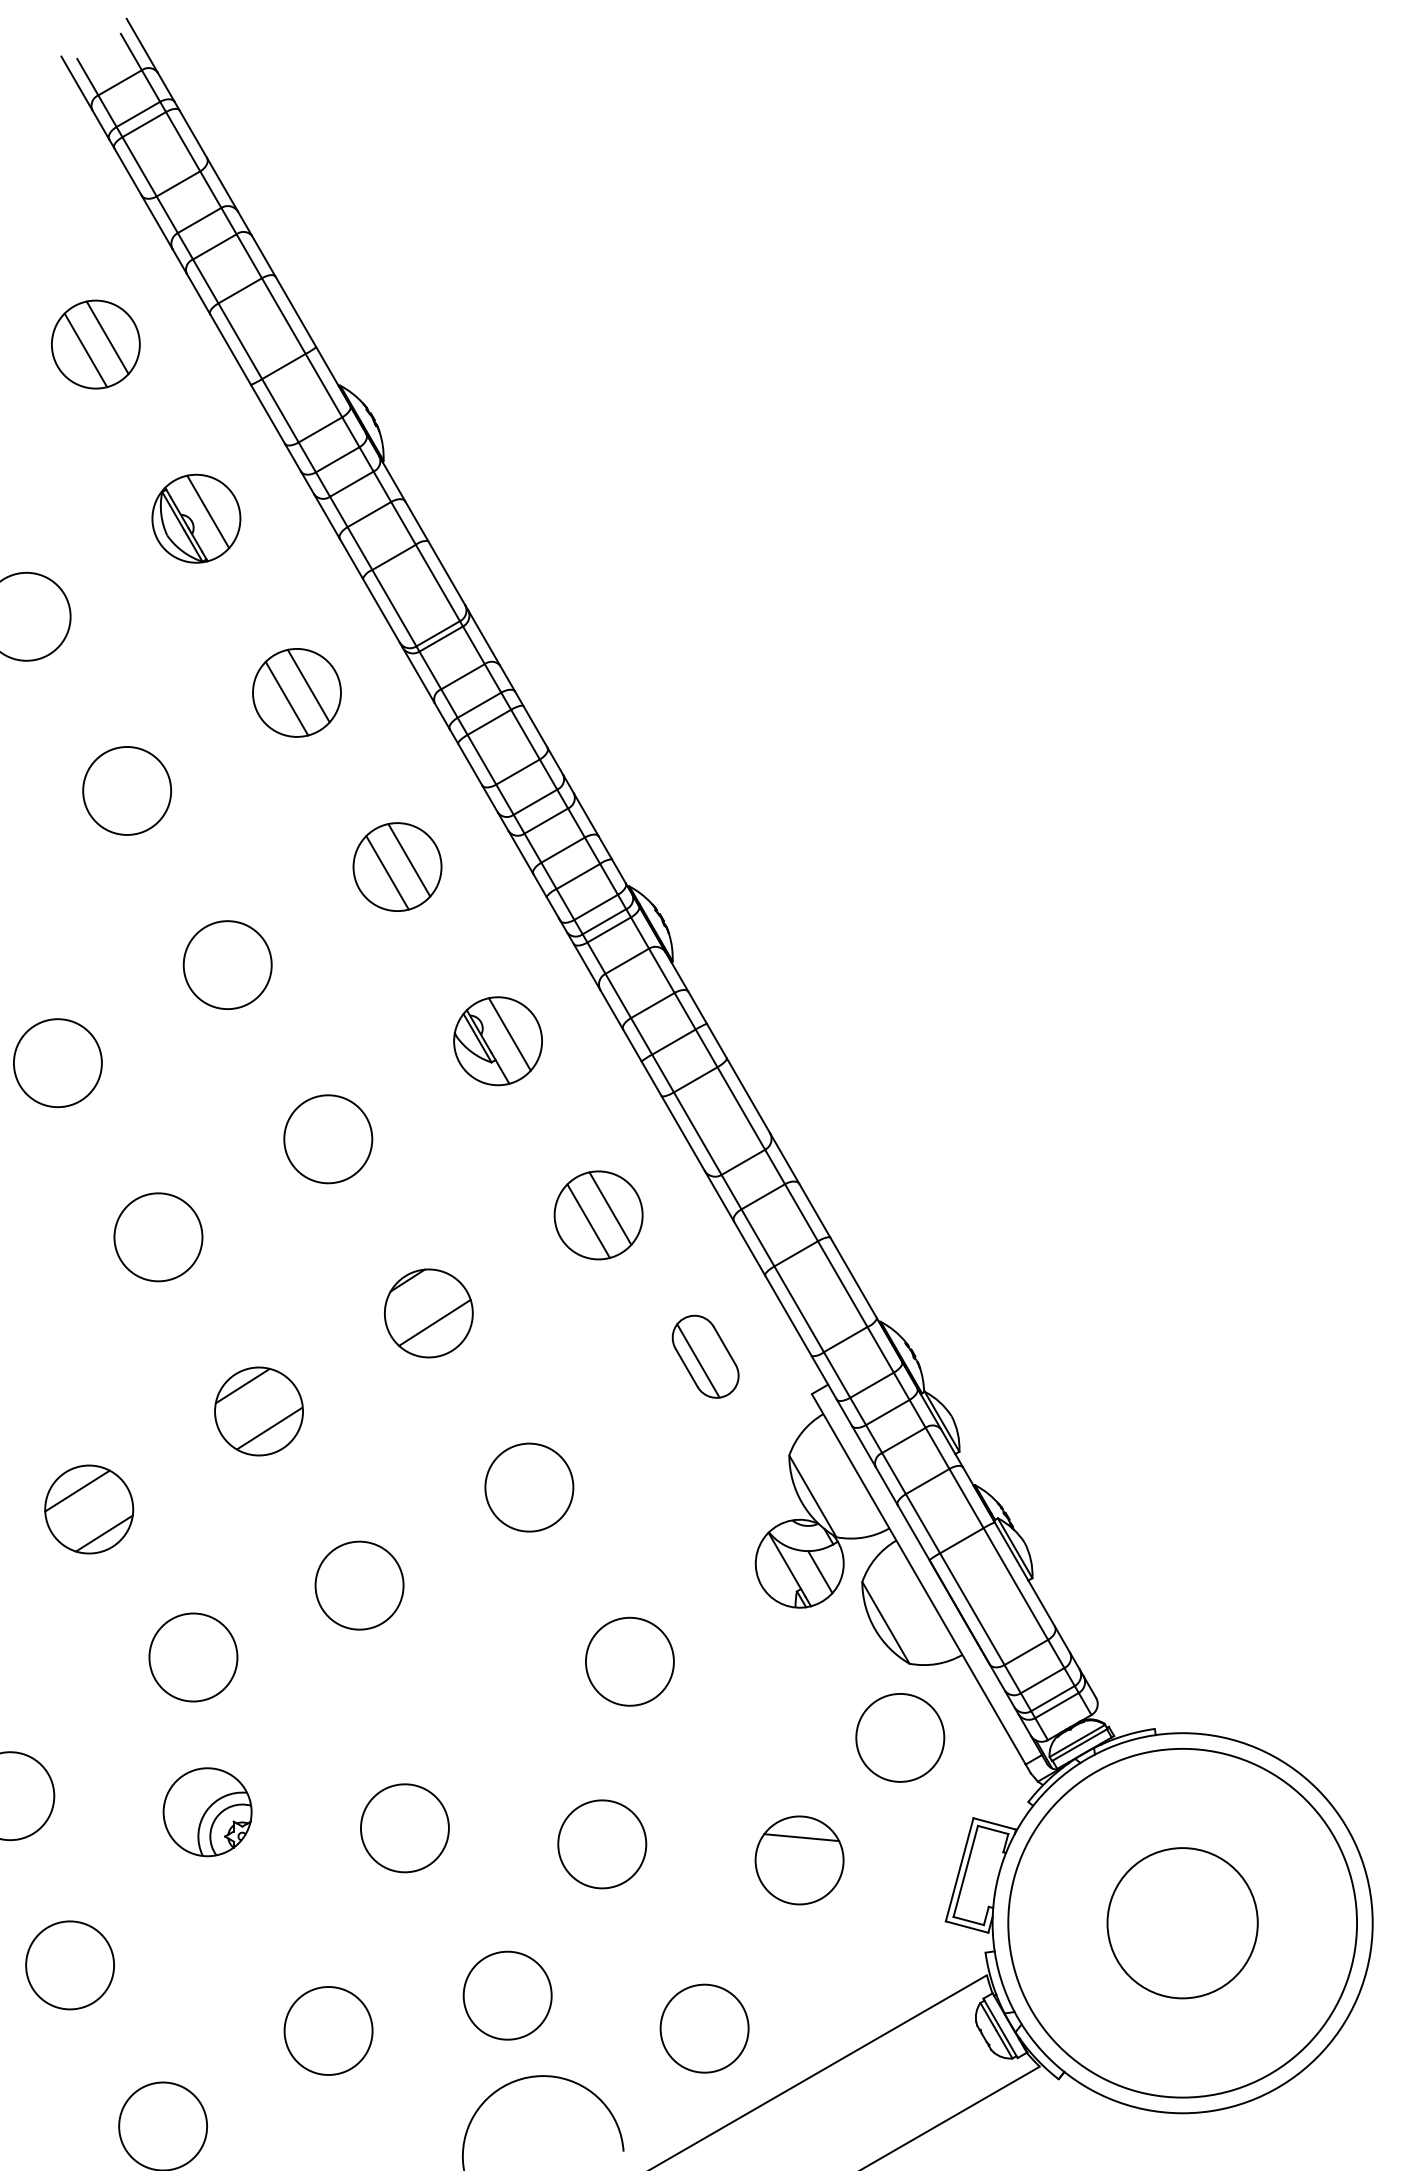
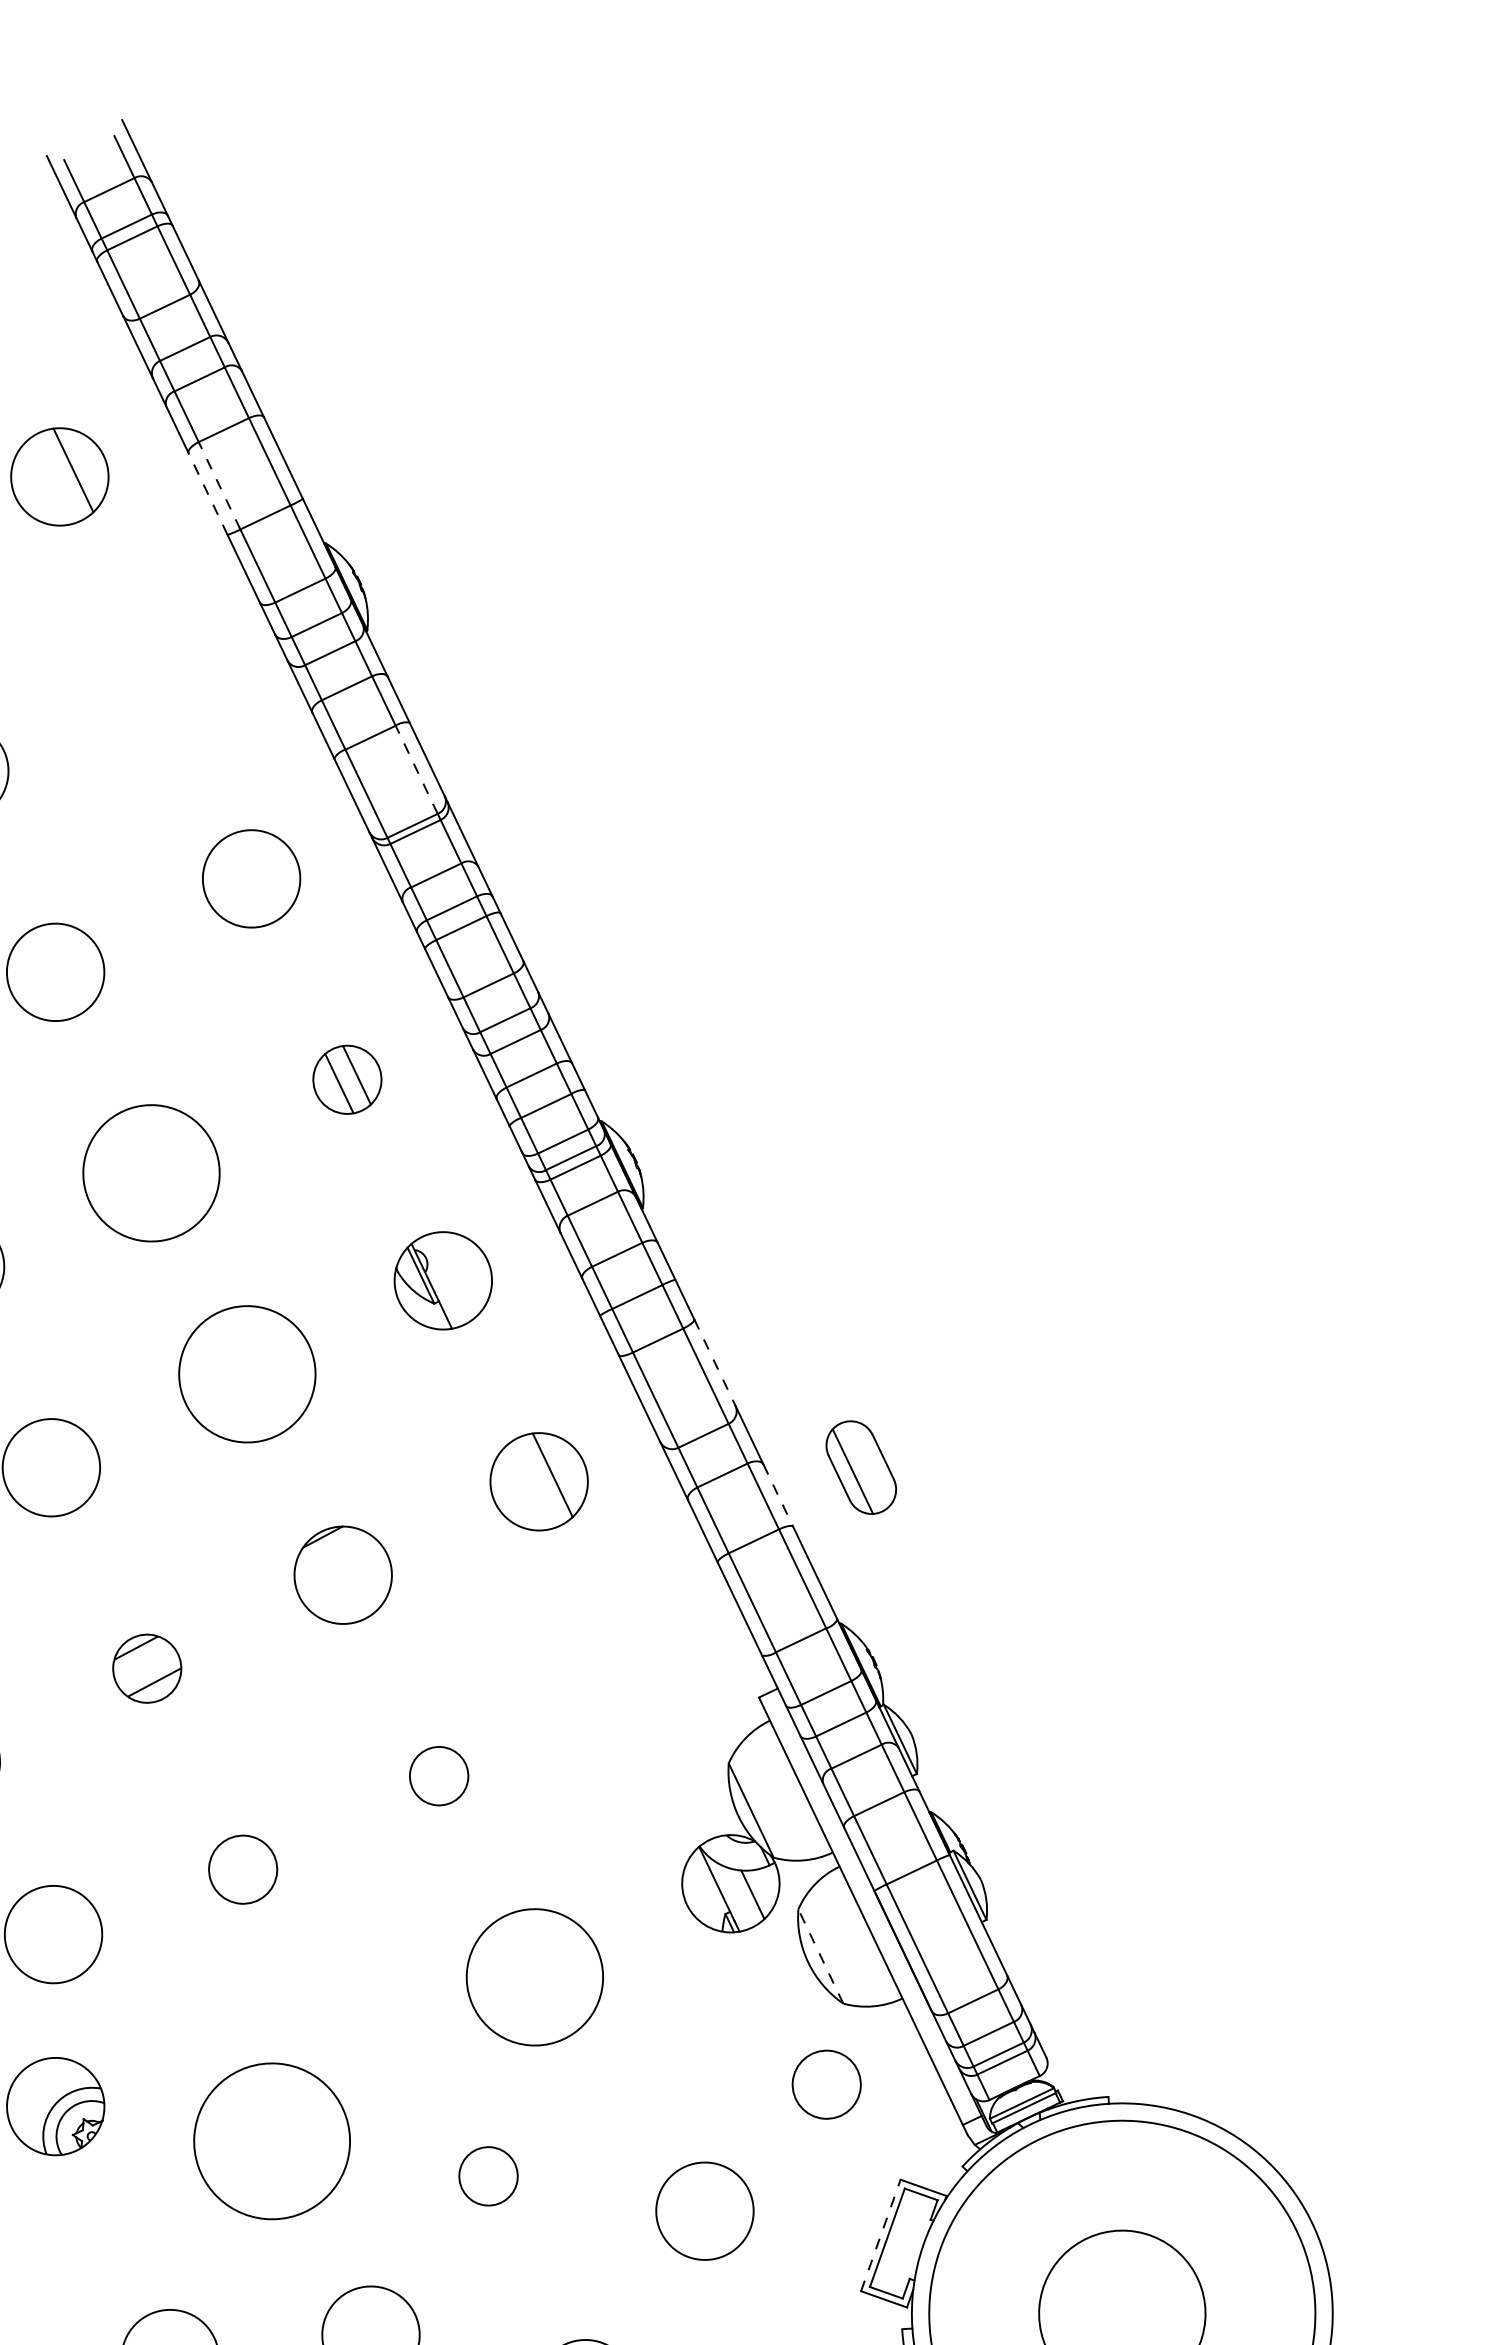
line: (240, 341) -> (219, 486), solid -> dashed
line: (230, 349) -> (208, 494), solid -> dashed
line: (85, 350) -> (47, 482), removed
part: (196, 518) -> (155, 677), removed
line: (437, 582) -> (416, 769), solid -> dashed
line: (308, 685) -> (264, 871), removed
line: (286, 698) -> (239, 884), removed
part: (397, 866) -> (347, 1079), size x0.7
circle: (227, 965) -> (151, 1173), size x1.4
line: (509, 1034) -> (456, 1274), removed
line: (748, 1096) -> (714, 1363), solid -> dashed
circle: (328, 1139) -> (247, 1374), size x1.4
line: (815, 1211) -> (778, 1496), solid -> dashed
line: (588, 1220) -> (527, 1486), removed
line: (434, 1322) -> (348, 1585), removed
part: (705, 1356) -> (861, 1467), moved
part: (258, 1411) -> (146, 1668), size x0.7
circle: (529, 1487) -> (439, 1776), size x0.6
circle: (359, 1585) -> (243, 1869), size x0.7
line: (885, 1622) -> (820, 1956), solid -> dashed
circle: (629, 1661) -> (534, 1976), size x1.4
circle: (900, 1737) -> (827, 2084), size x0.7
circle: (404, 1828) -> (271, 2141), size x1.6
line: (801, 1837) -> (709, 2186), removed
circle: (602, 1844) -> (488, 2176), size x0.6
line: (959, 1869) -> (880, 2235), solid -> dashed

